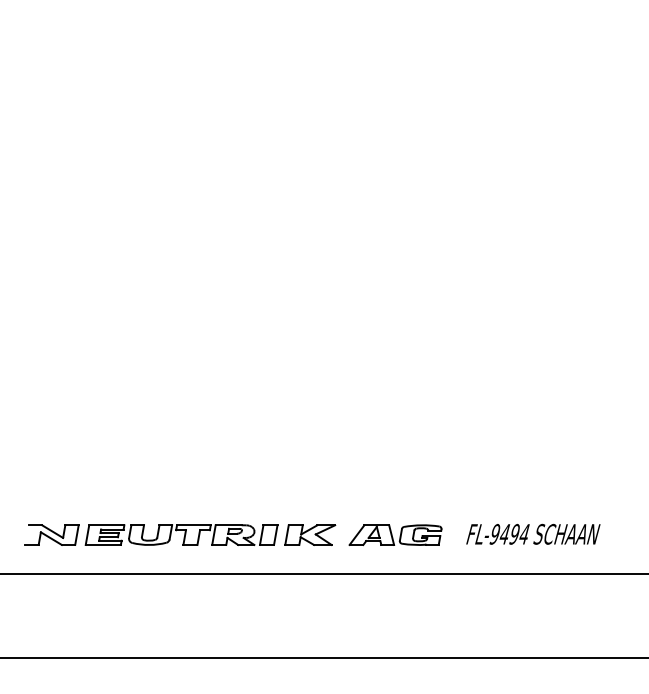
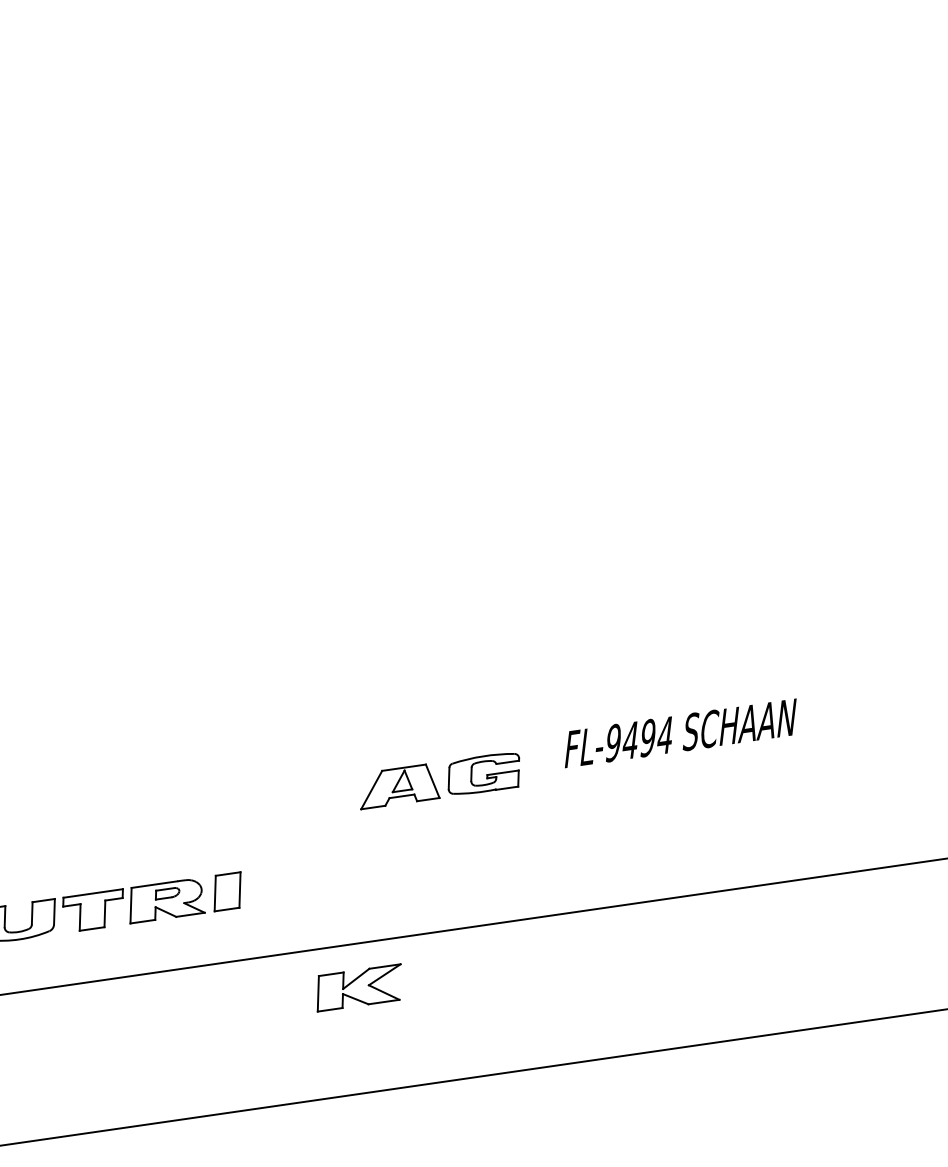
text: (533, 533) -> (680, 731), moved
part: (310, 534) -> (359, 986), moved
part: (395, 534) -> (439, 779), moved

